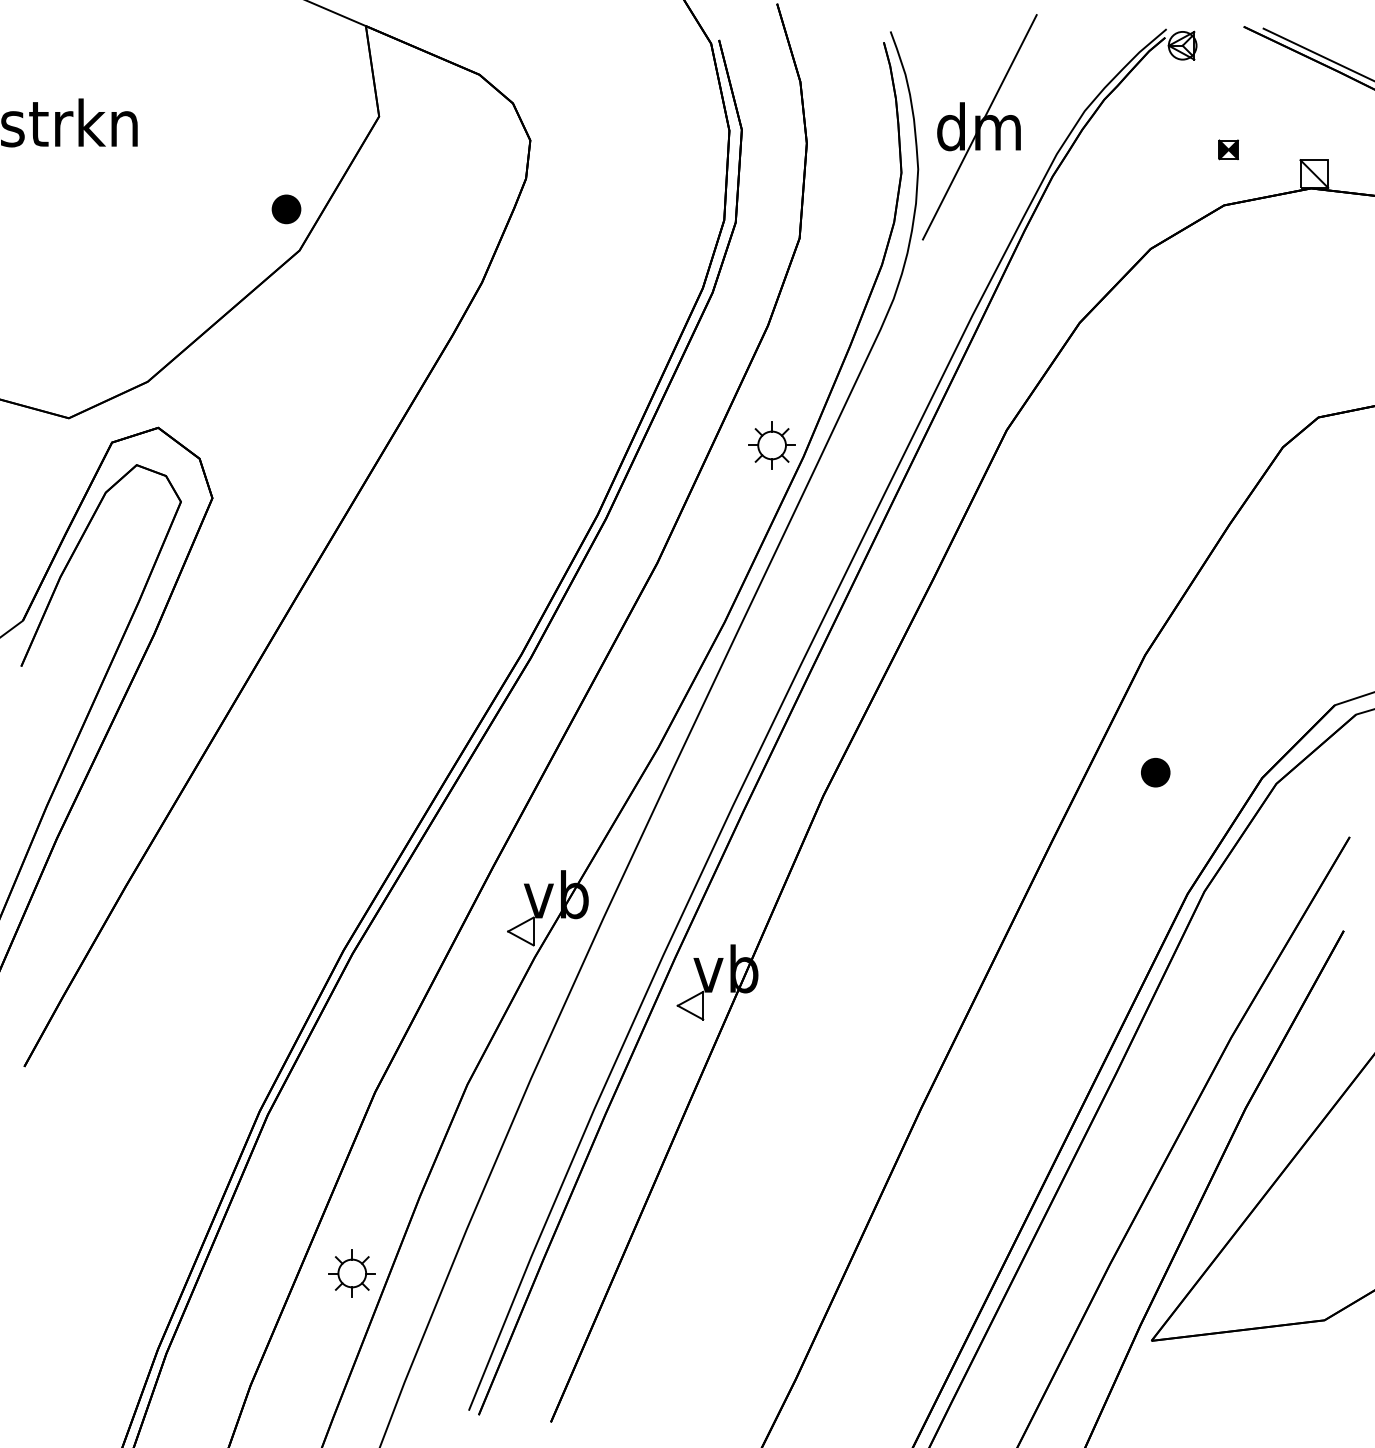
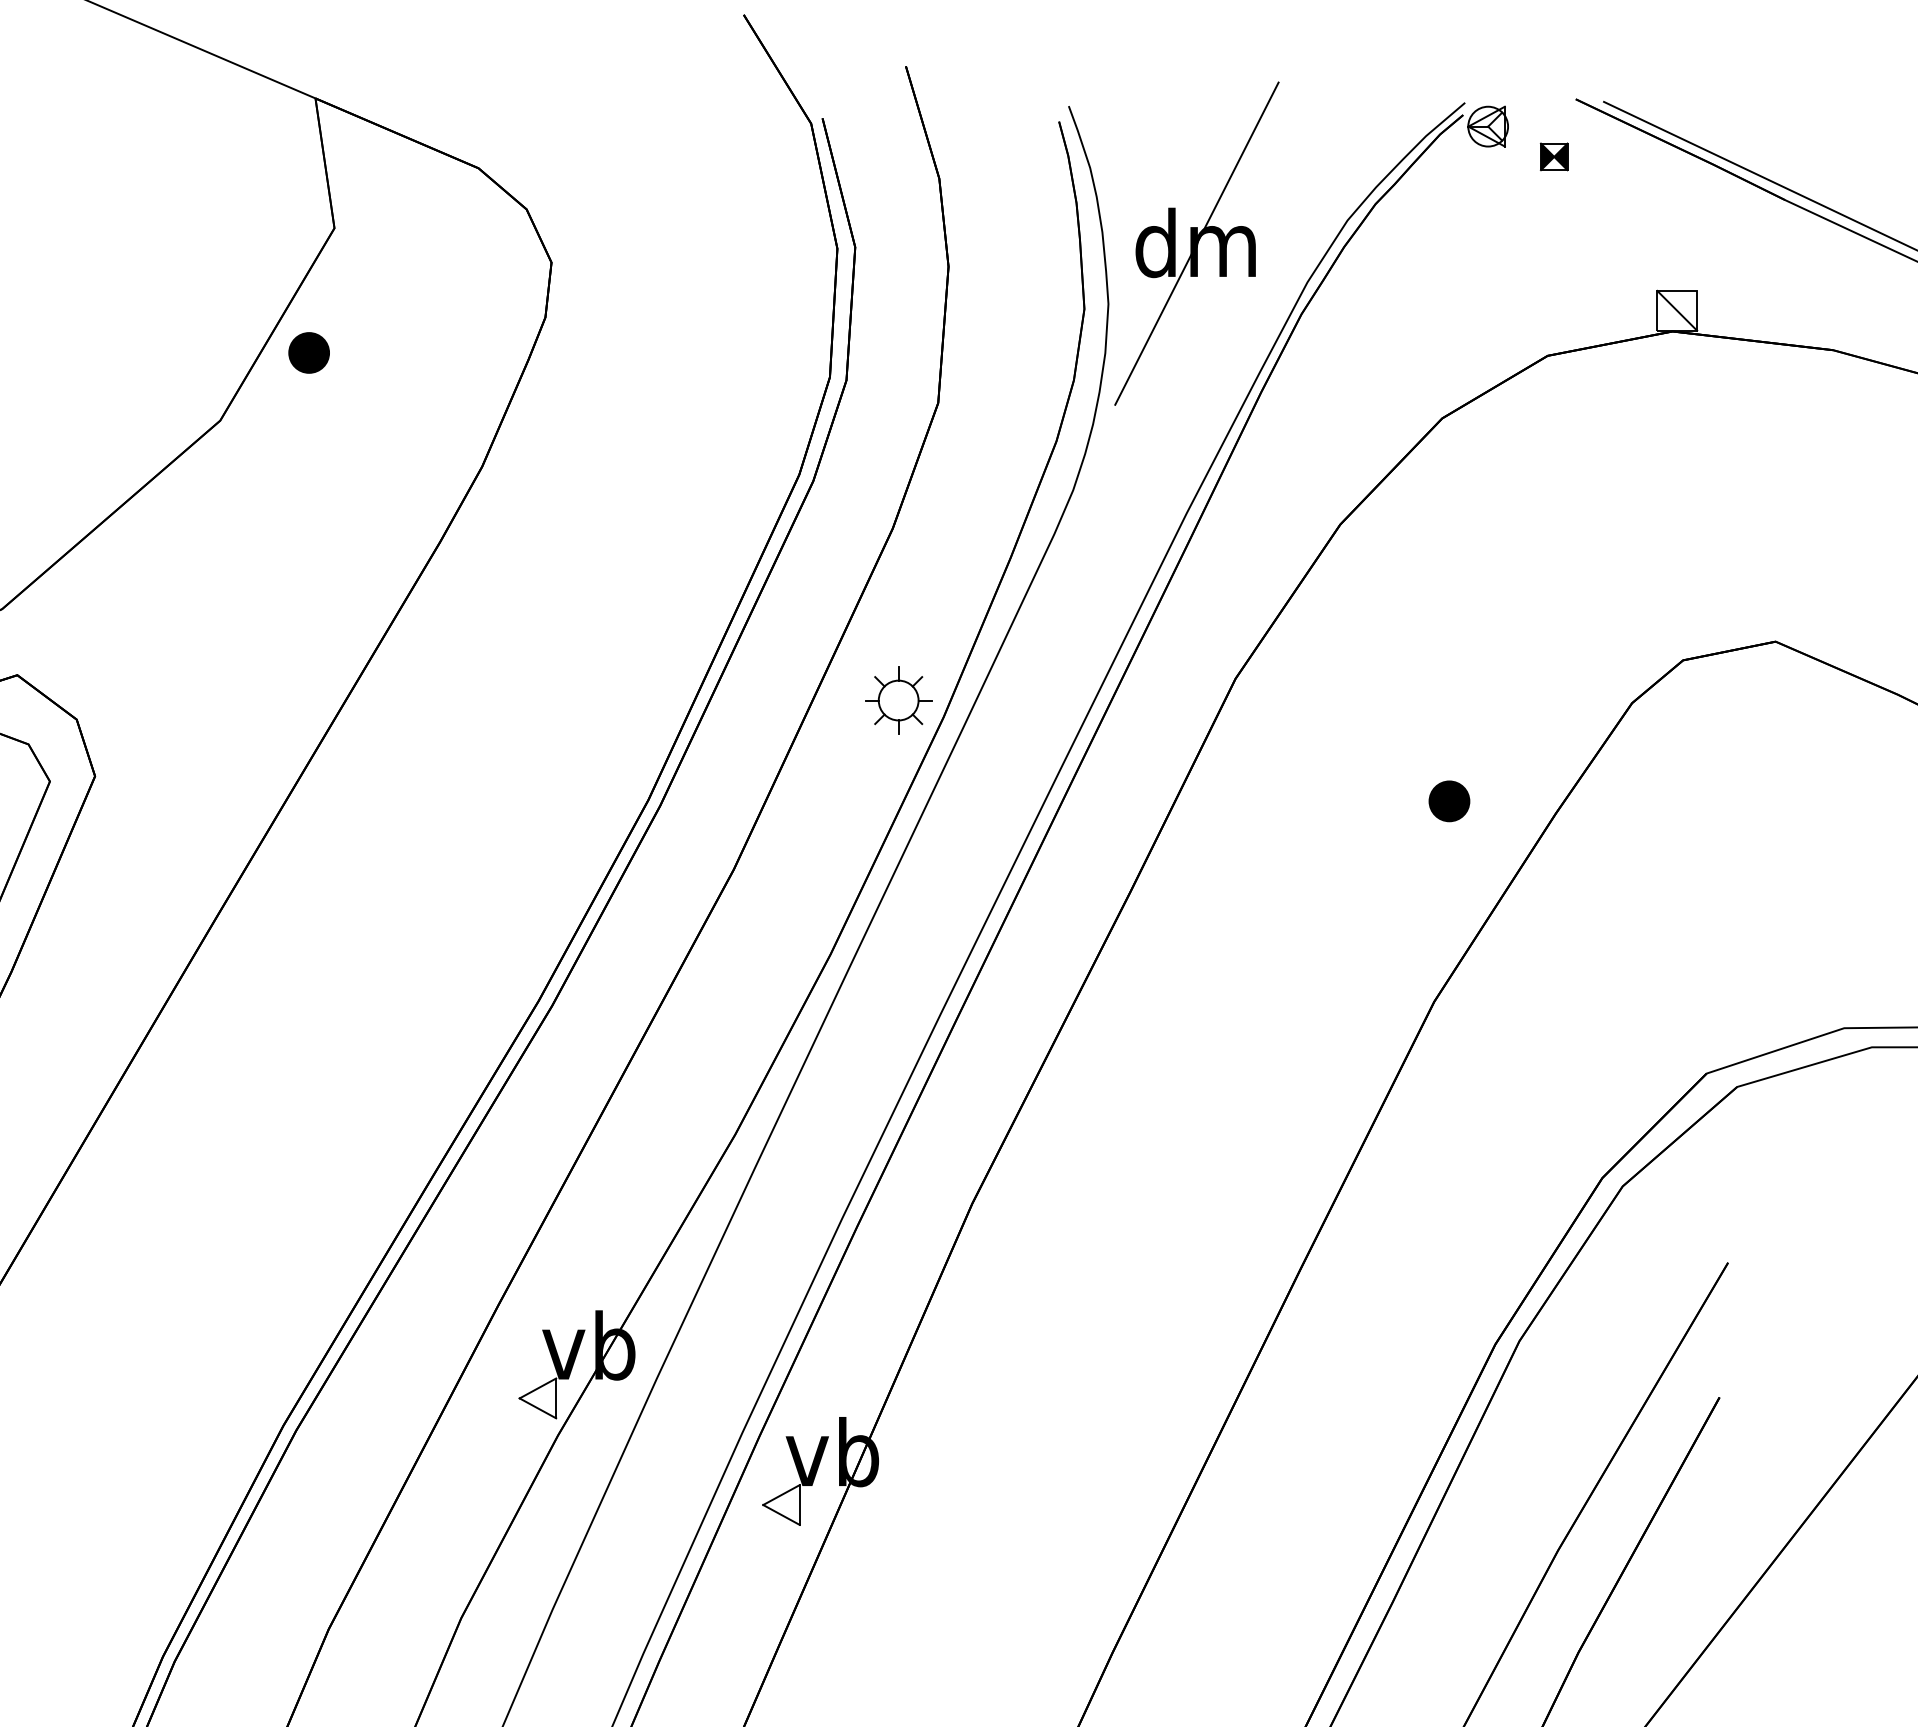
part: (1228, 149) -> (1553, 156), moved
part: (286, 209) -> (309, 353), moved
part: (1155, 772) -> (1449, 801), moved

